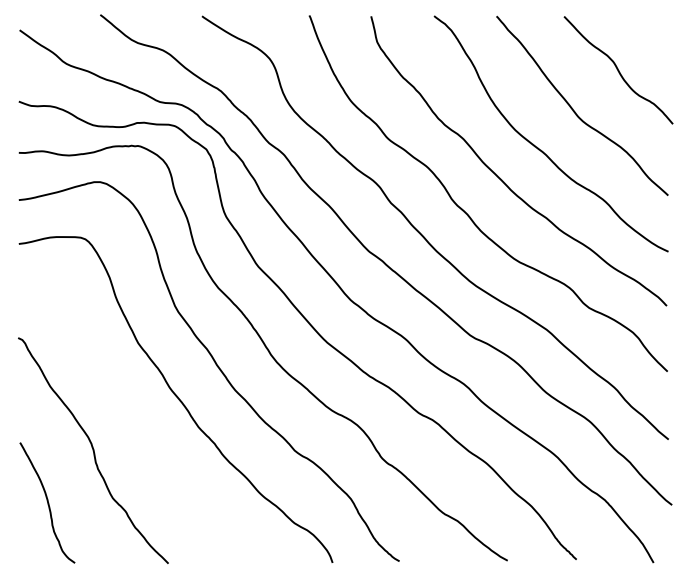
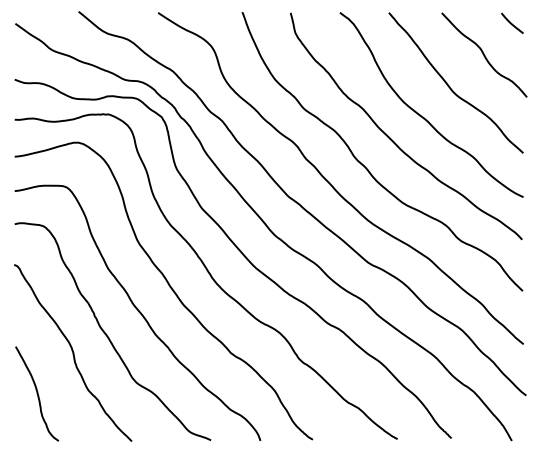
curve: (653, 28) -> (511, 22), added
curve: (137, 427) -> (107, 334), added

